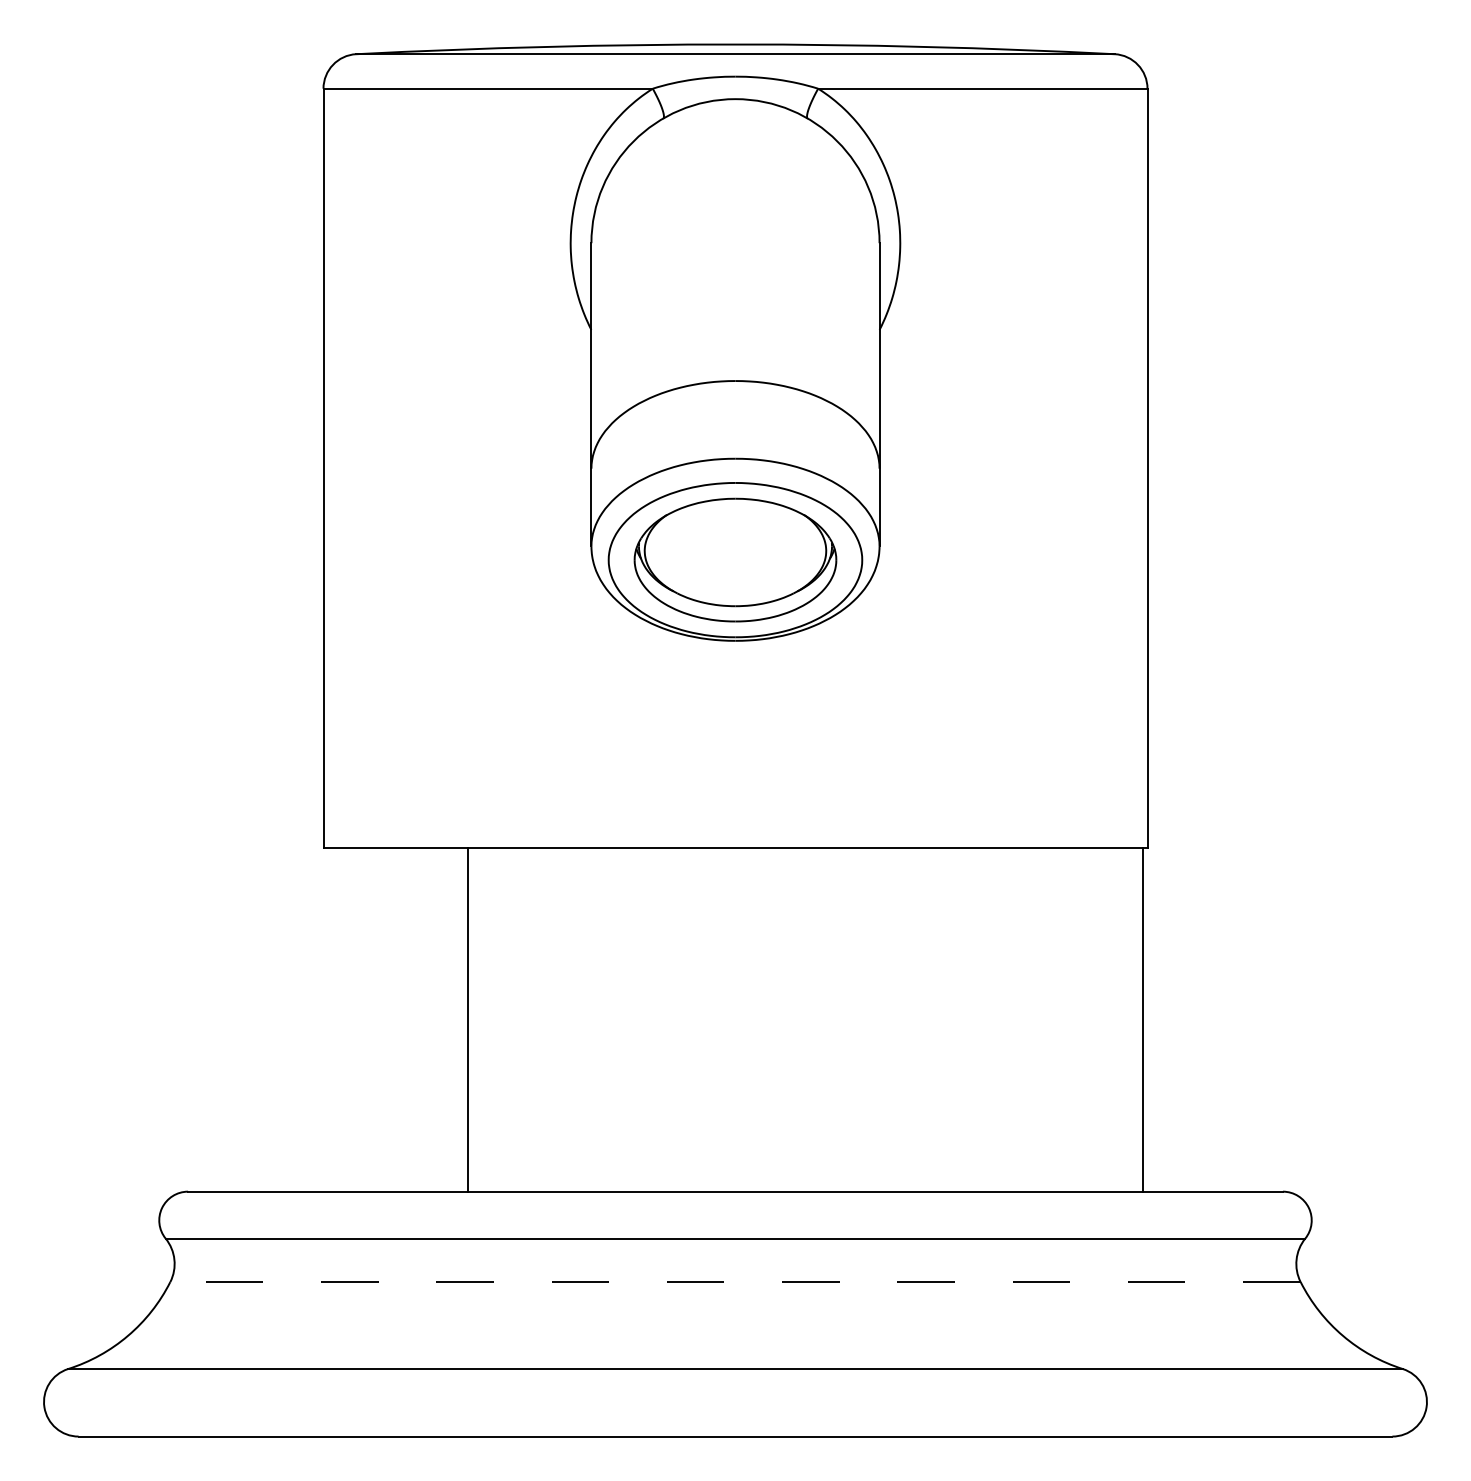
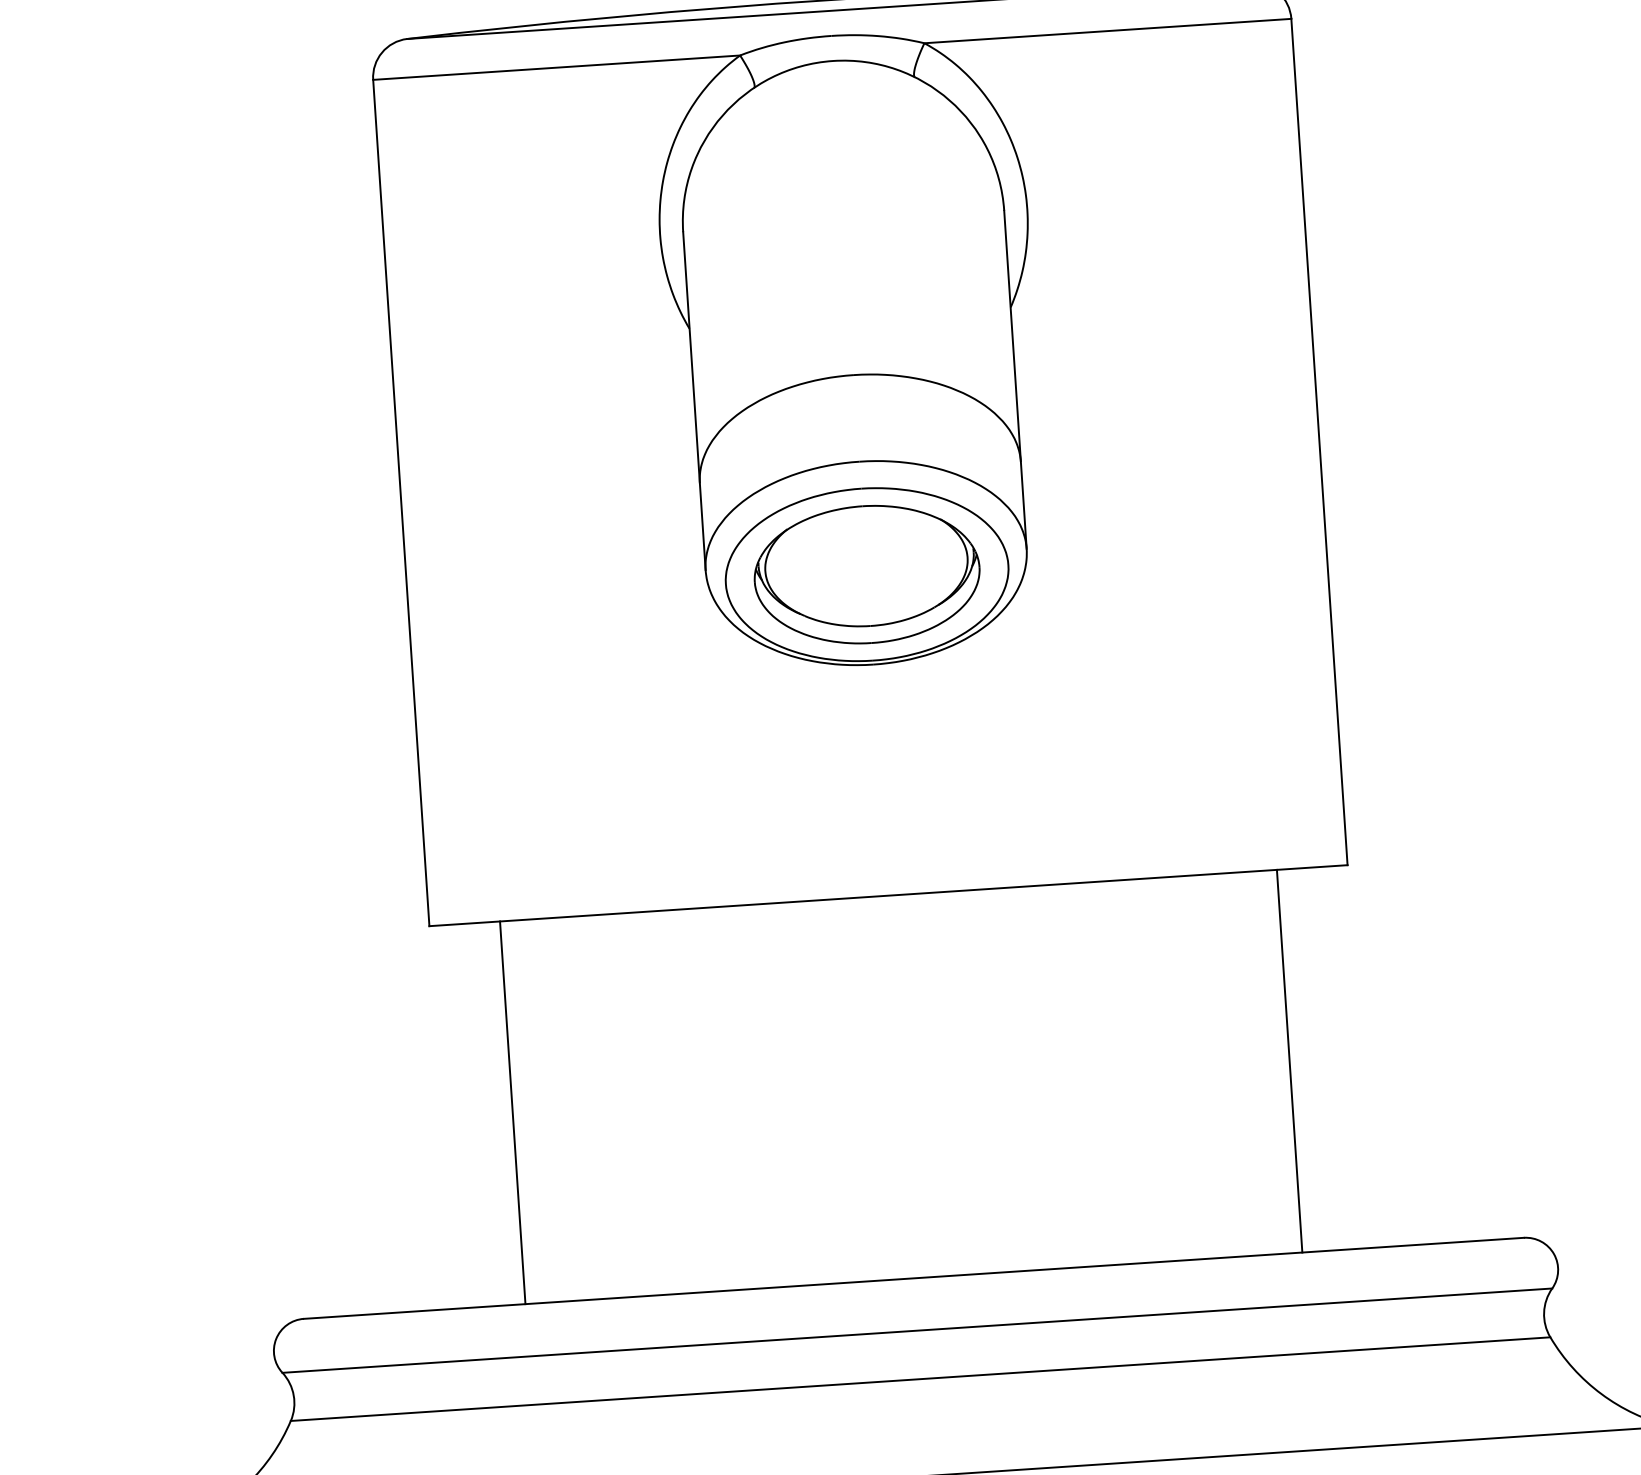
line: (467, 1019) -> (512, 1112), moved
line: (1143, 1019) -> (1290, 1060), moved
line: (734, 1282) -> (919, 1379), dashed -> solid

